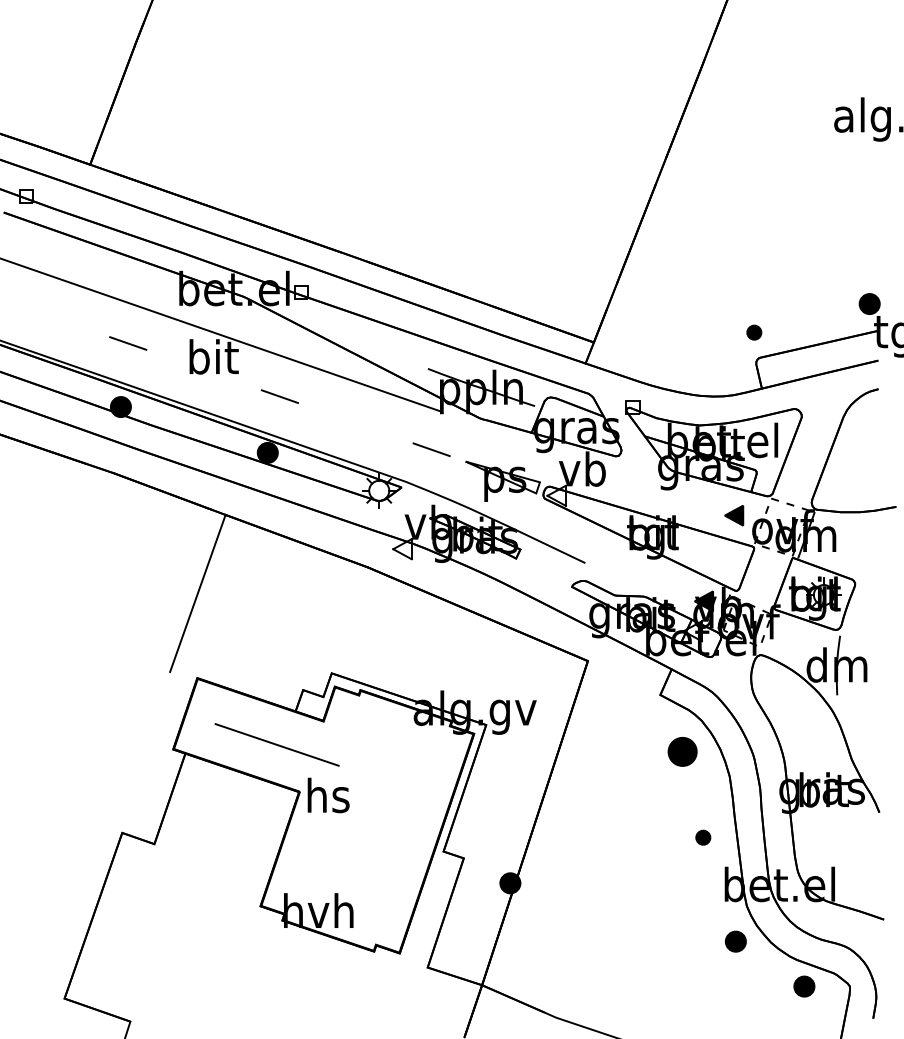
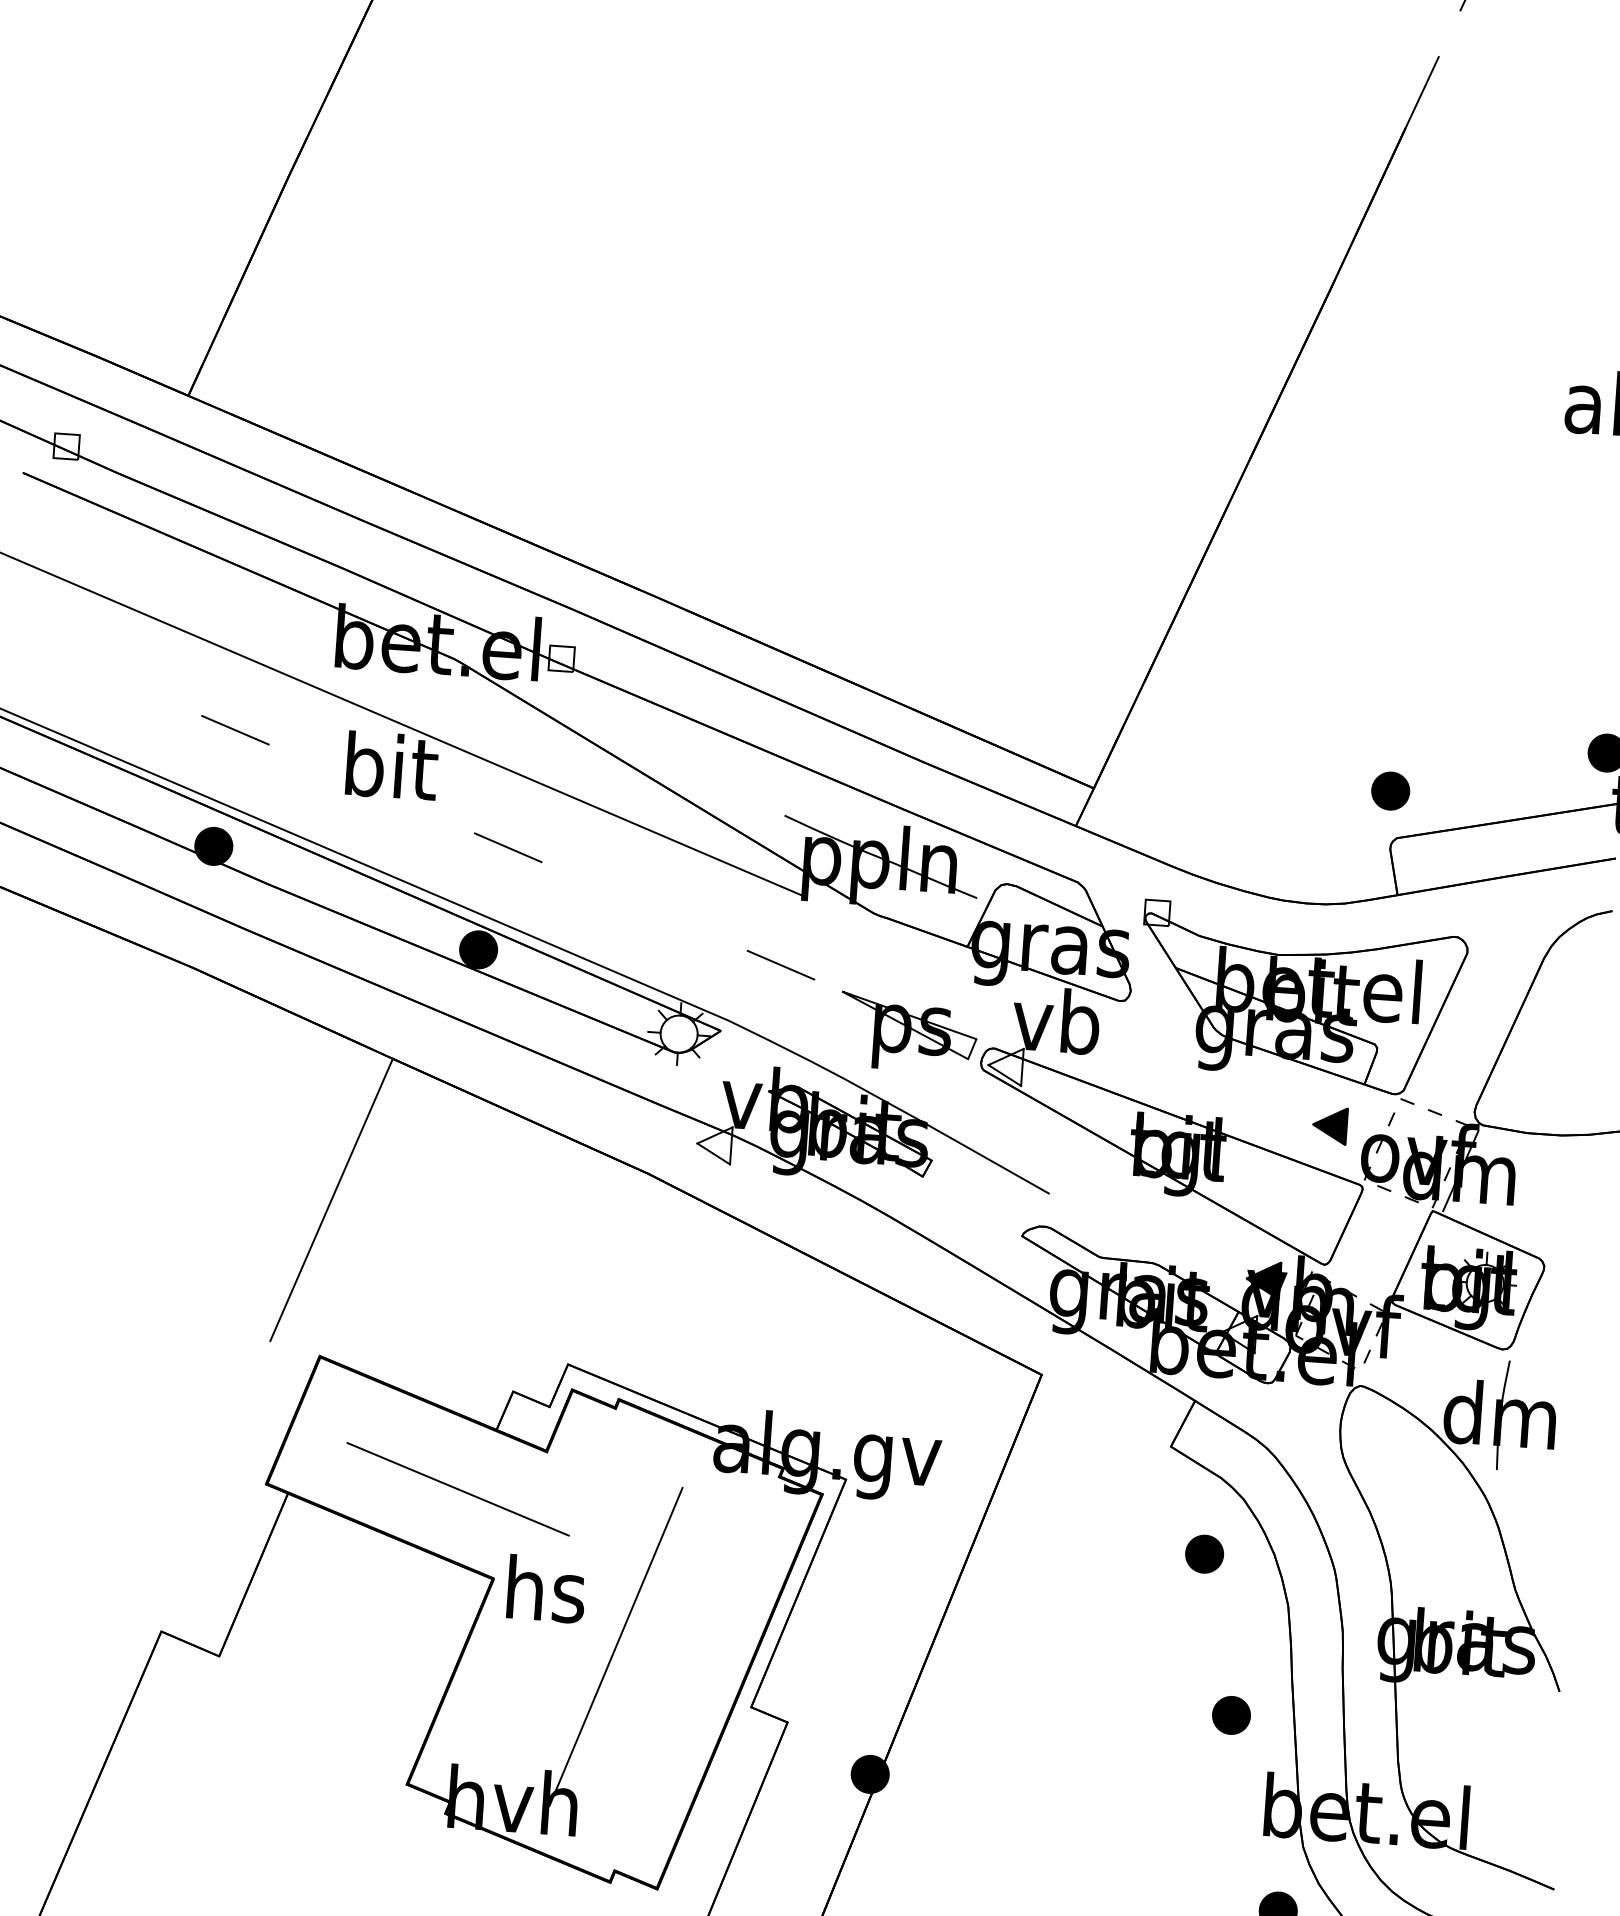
part: (754, 332) -> (1391, 790), size x1.43
part: (682, 751) -> (1204, 1553), size x0.71
line: (368, 823) -> (616, 1645), added
part: (703, 837) -> (1232, 1714), size x1.43

